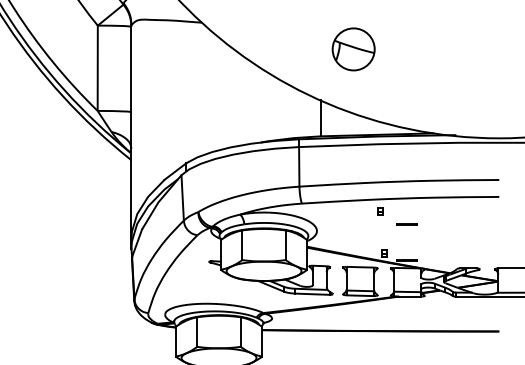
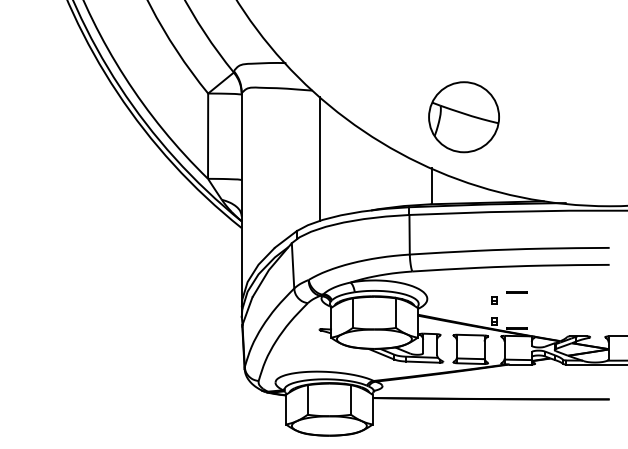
part: (353, 49) -> (463, 117), size x1.67
line: (210, 90) -> (320, 158), added
part: (380, 211) -> (494, 300), moved

